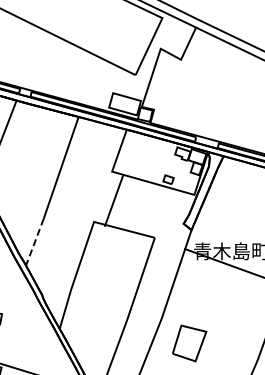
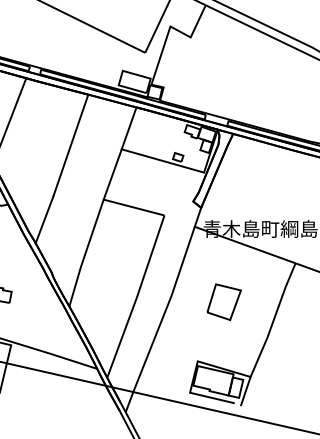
line: (113, 200) -> (112, 174), moved
line: (34, 242) -> (44, 220), dashed -> solid
part: (188, 343) -> (223, 302), moved

